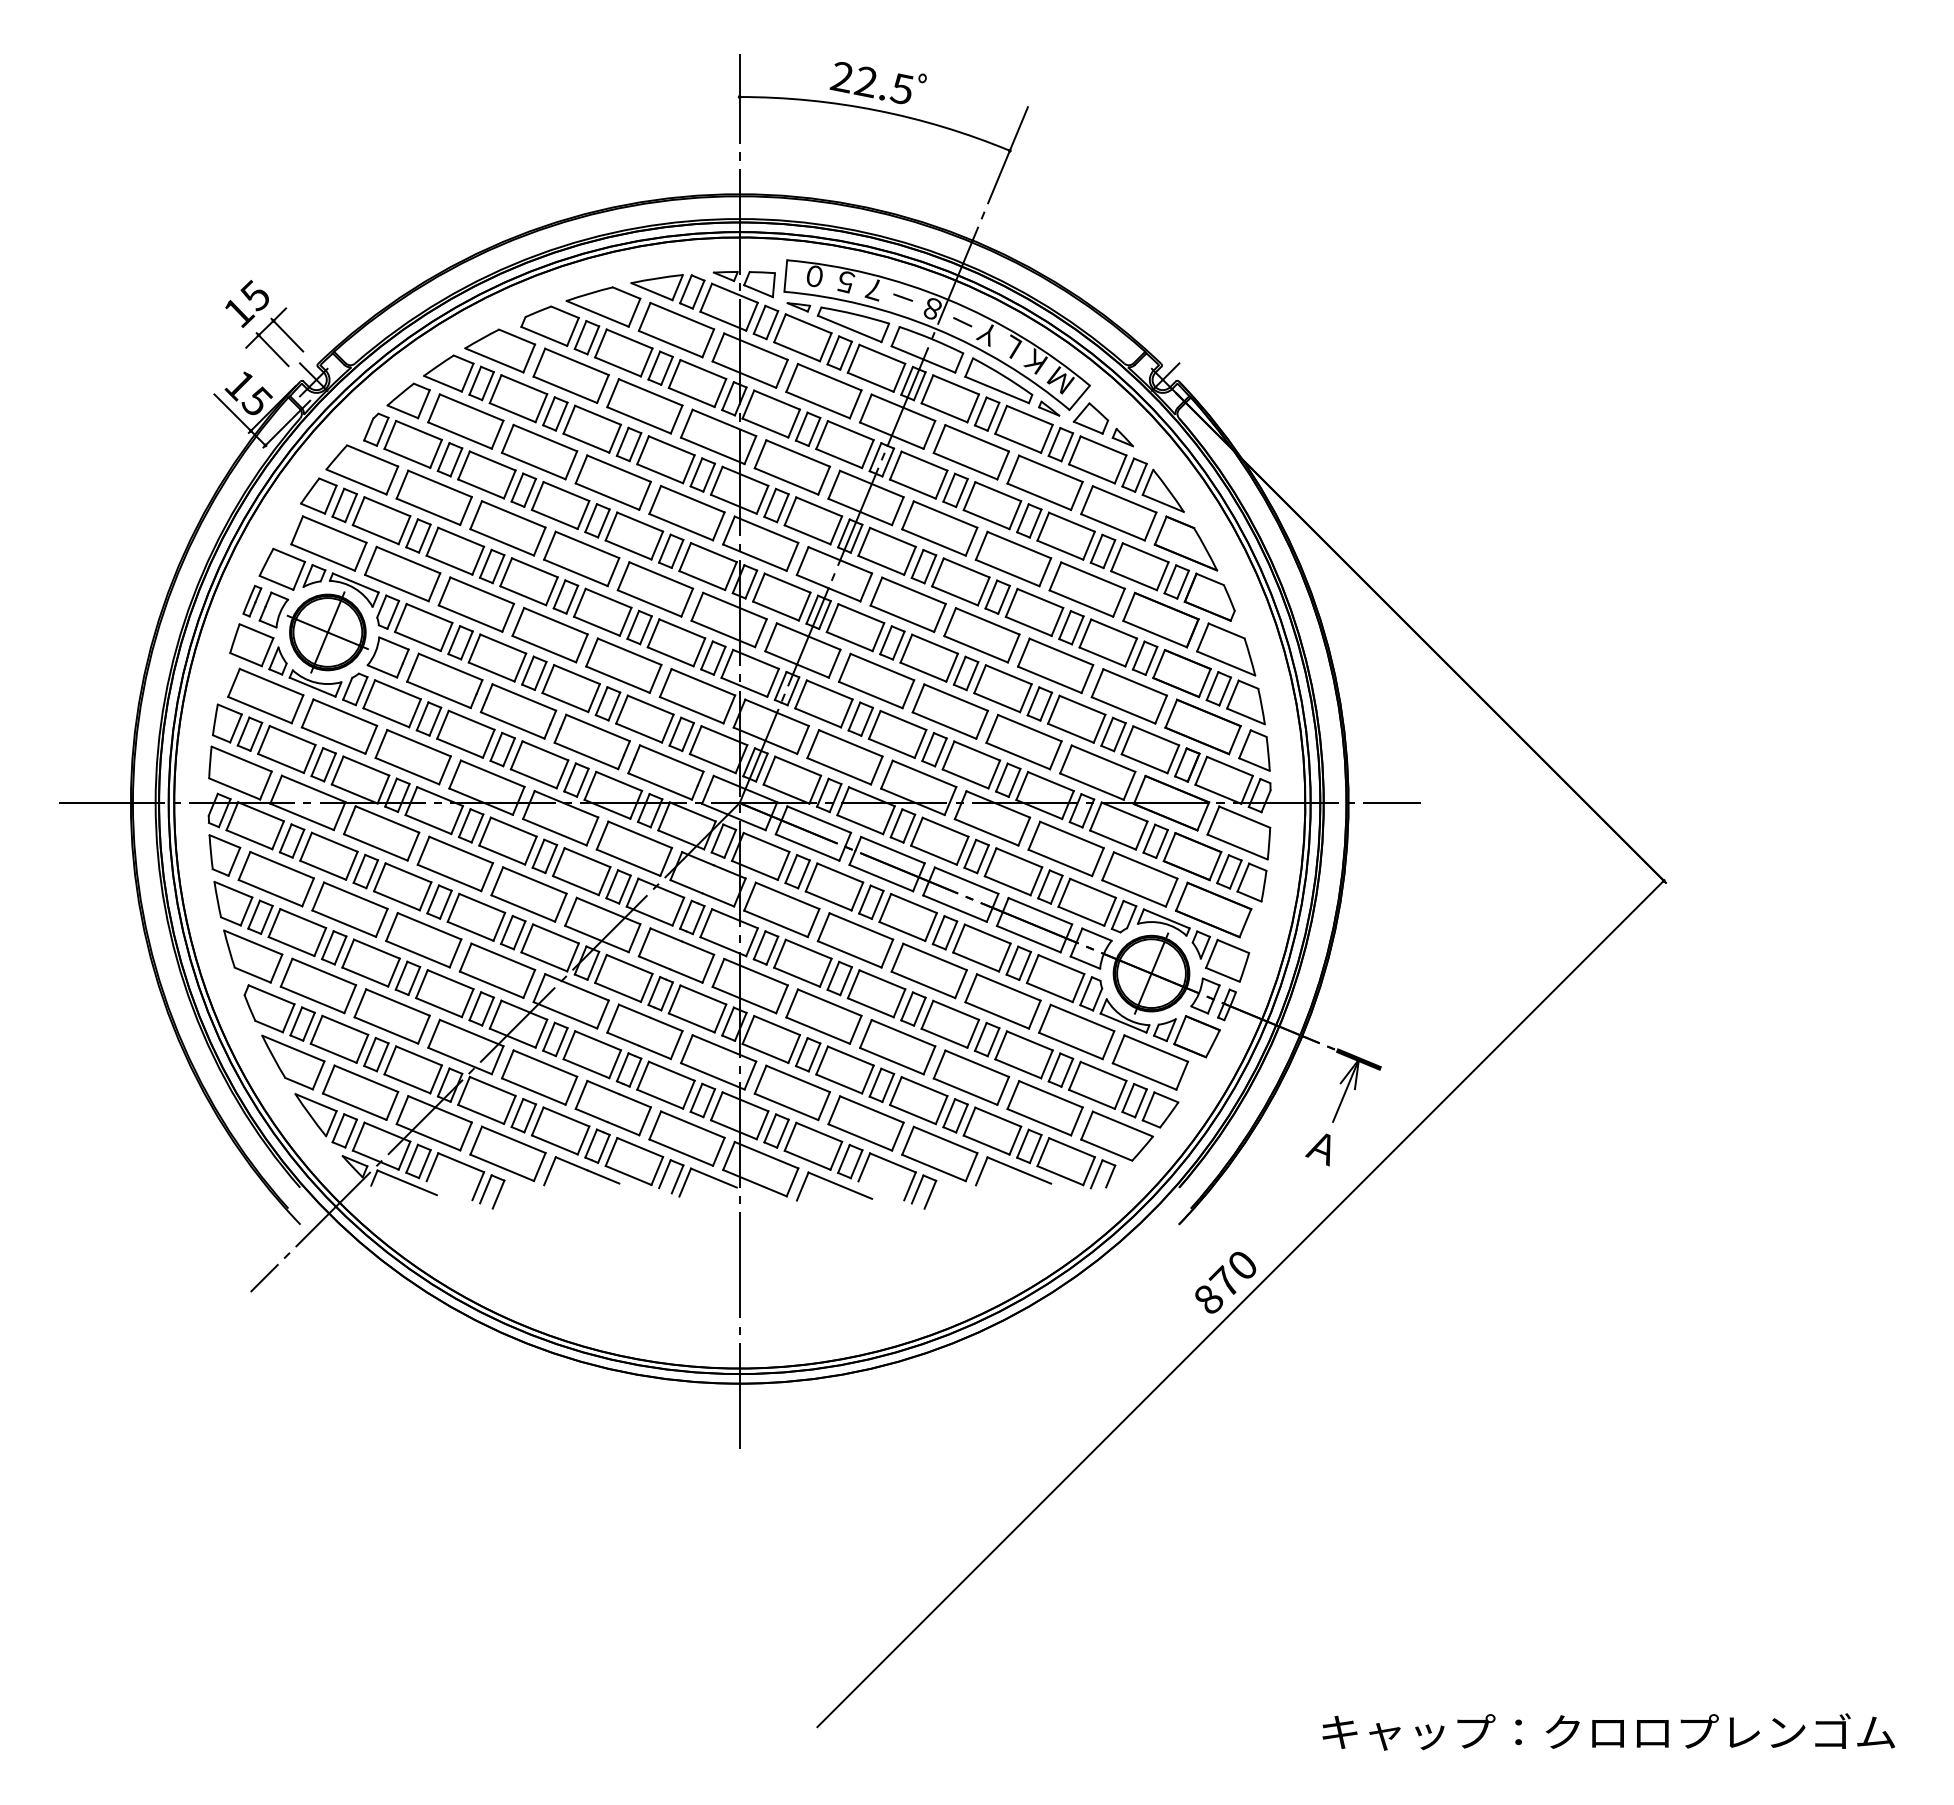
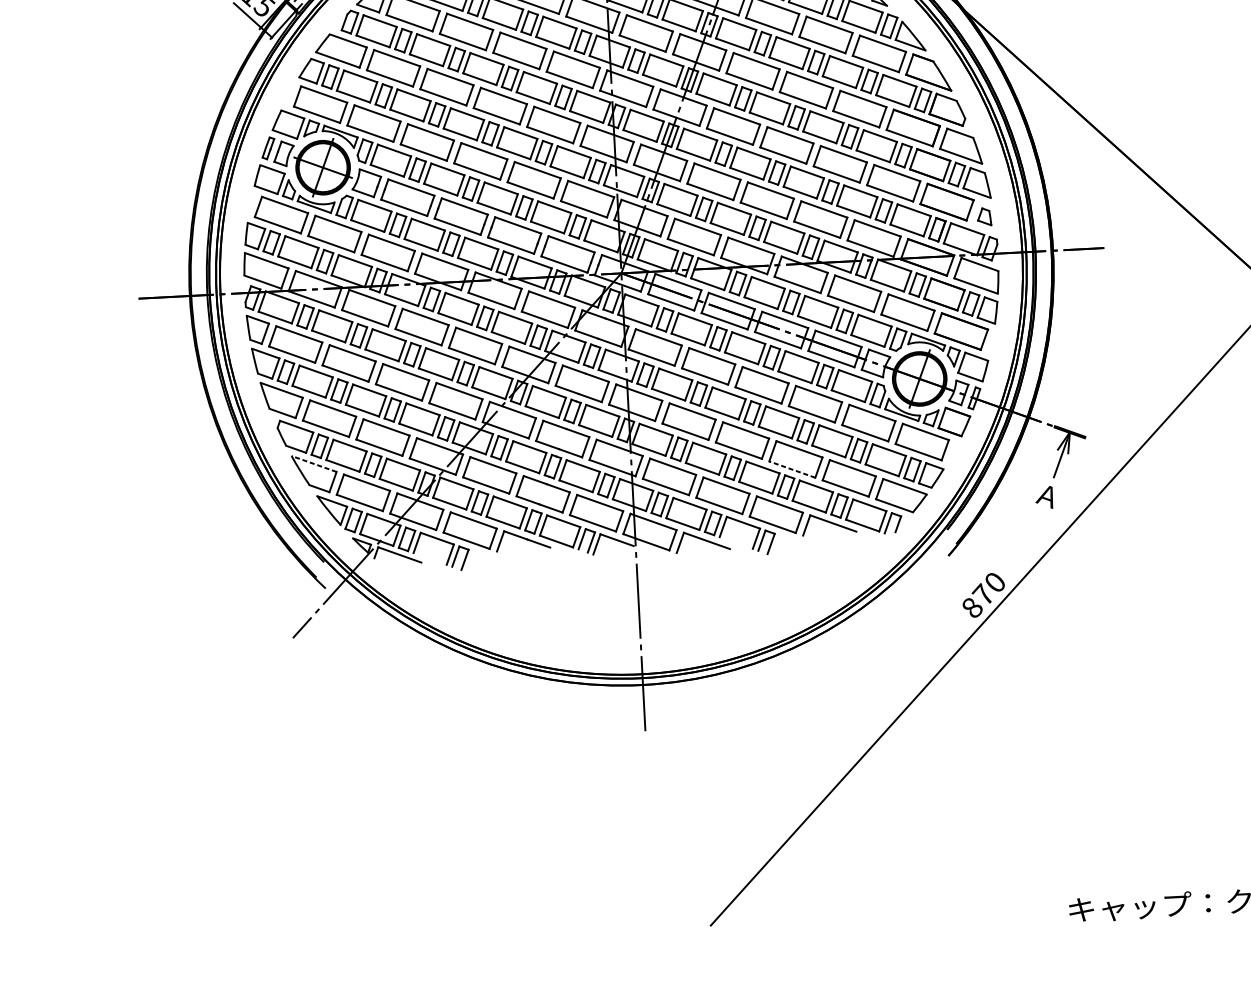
part: (1254, 750) -> (984, 216), size x0.6
line: (293, 1048) -> (314, 463), solid -> dashed
line: (965, 1091) -> (792, 469), solid -> dashed

